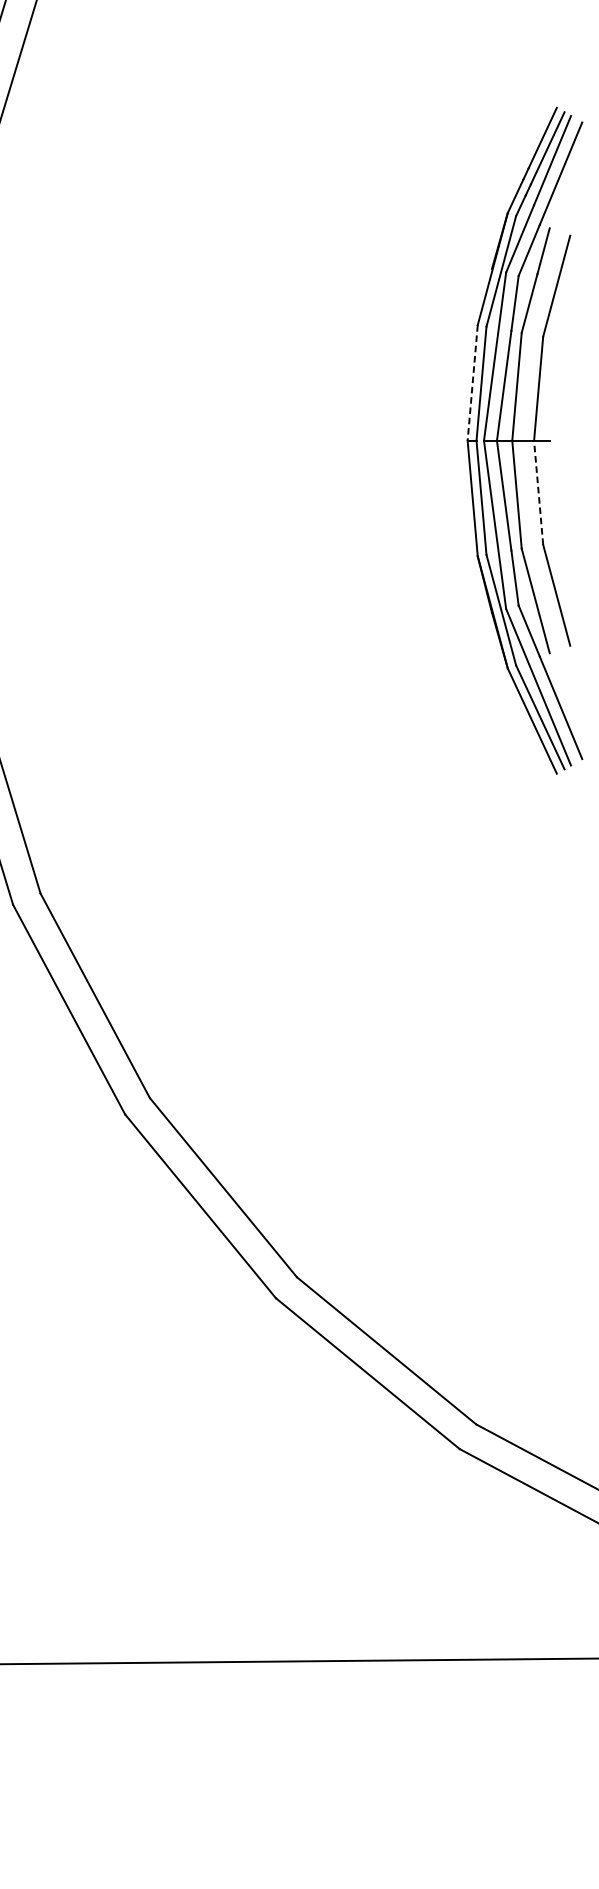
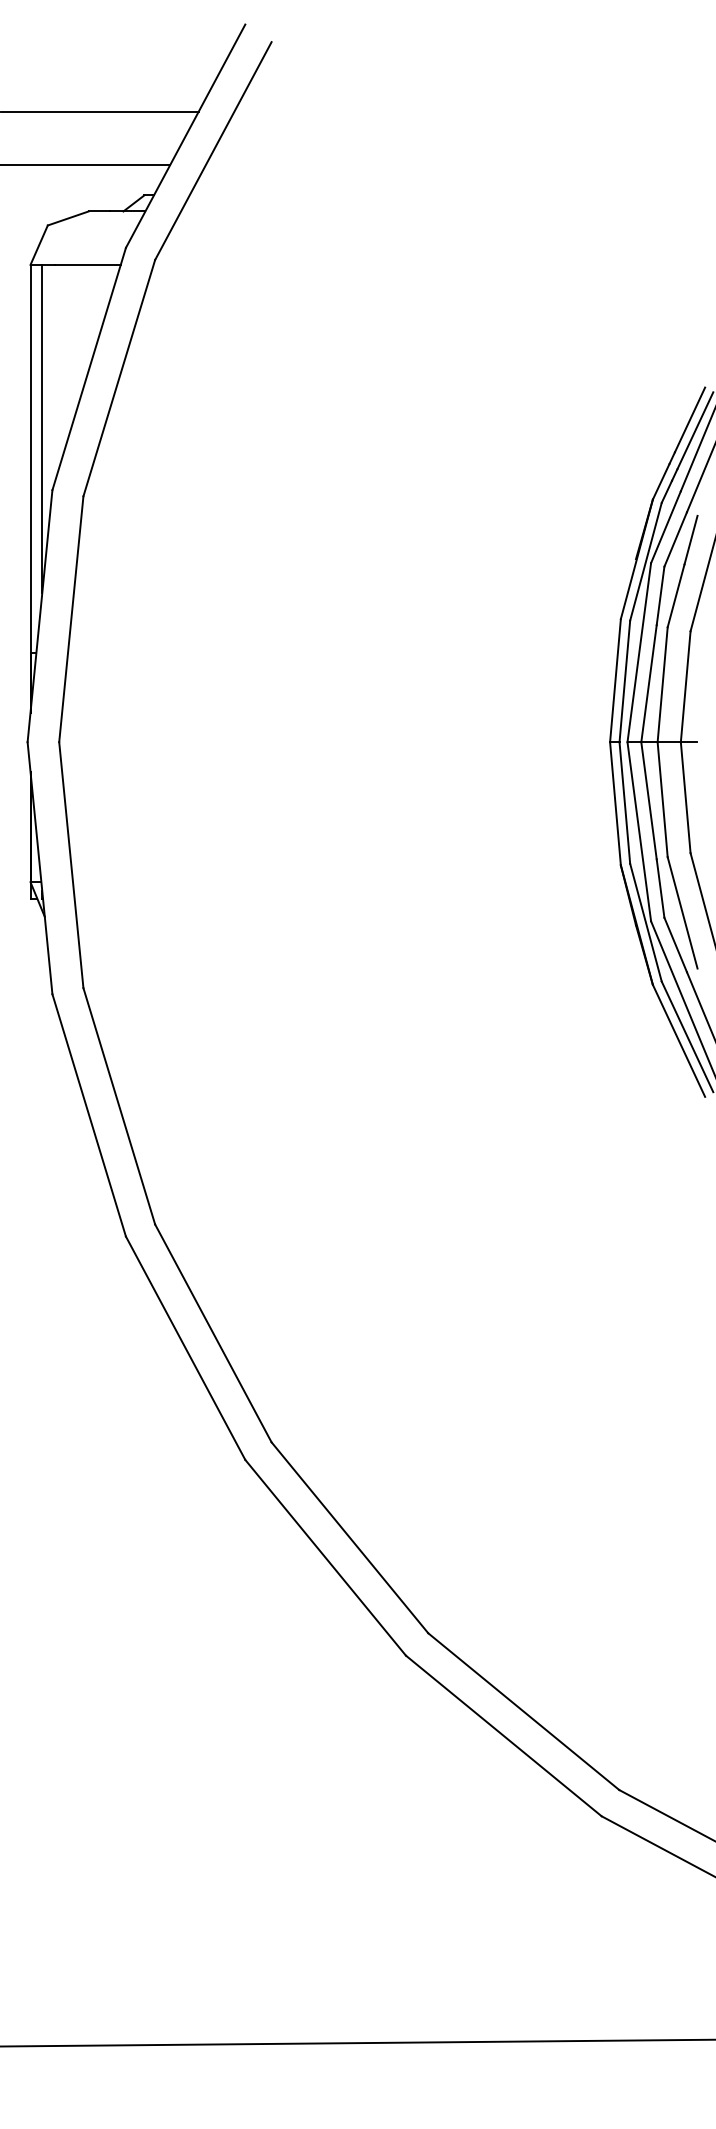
line: (472, 382) -> (615, 680), dashed -> solid
line: (538, 492) -> (685, 797), dashed -> solid

